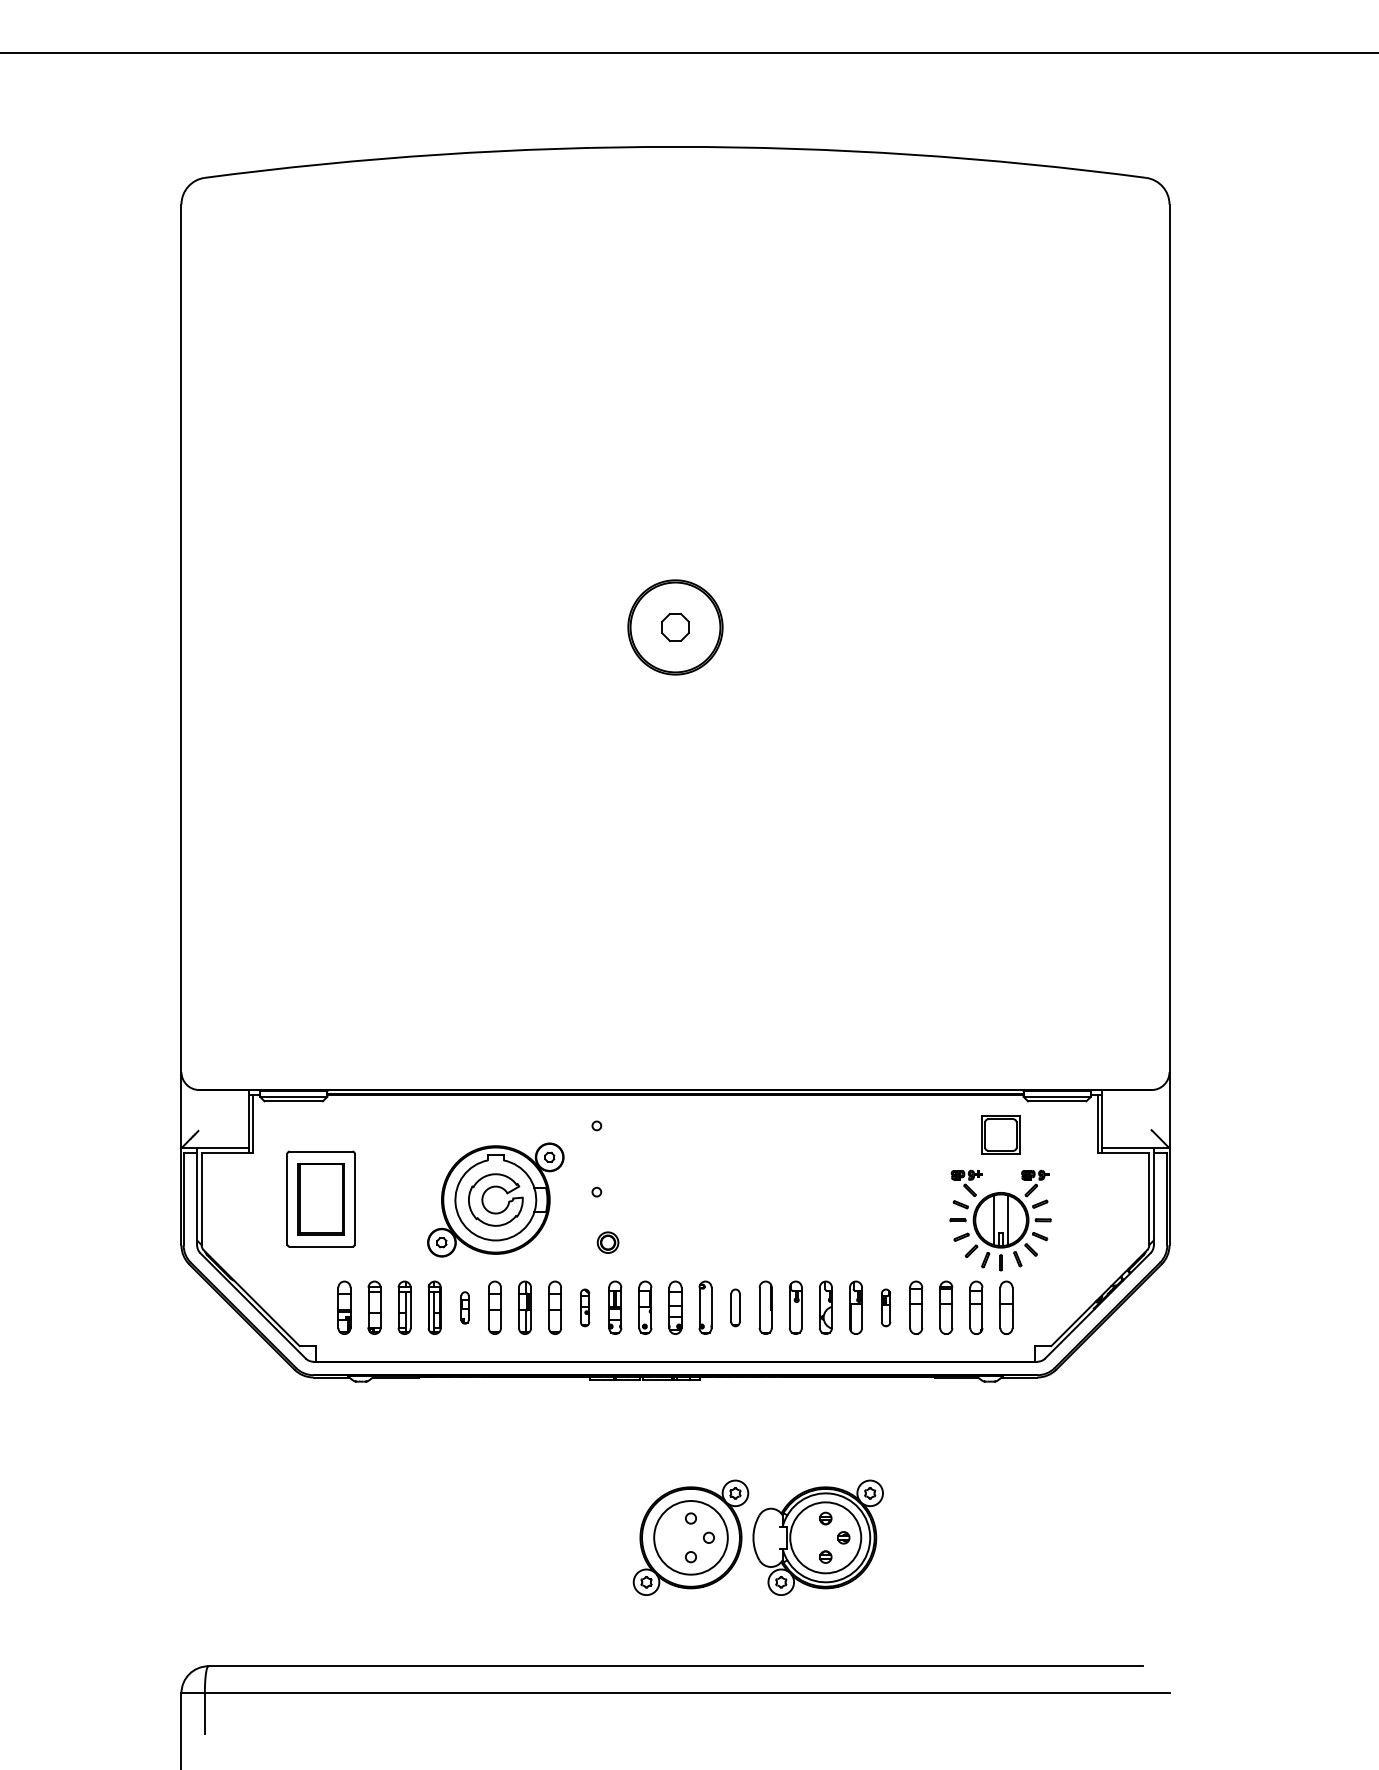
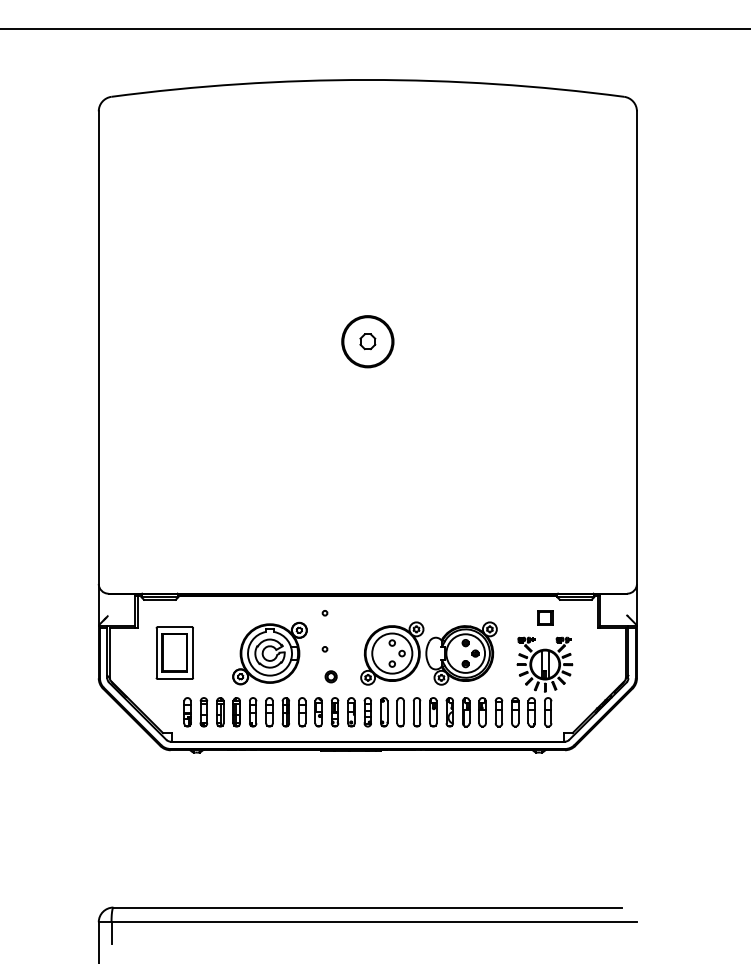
part: (1001, 1133) -> (545, 617), size x0.71
part: (465, 1308) -> (253, 712), size x1.67
part: (584, 1308) -> (318, 712), size x1.43
part: (735, 1308) -> (400, 712), size x1.43
part: (885, 1308) -> (482, 712), size x1.43
part: (757, 1537) -> (428, 653), moved

